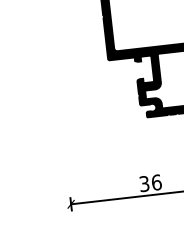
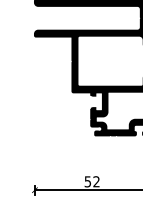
text: (150, 182) -> (92, 181), 36 -> 52

